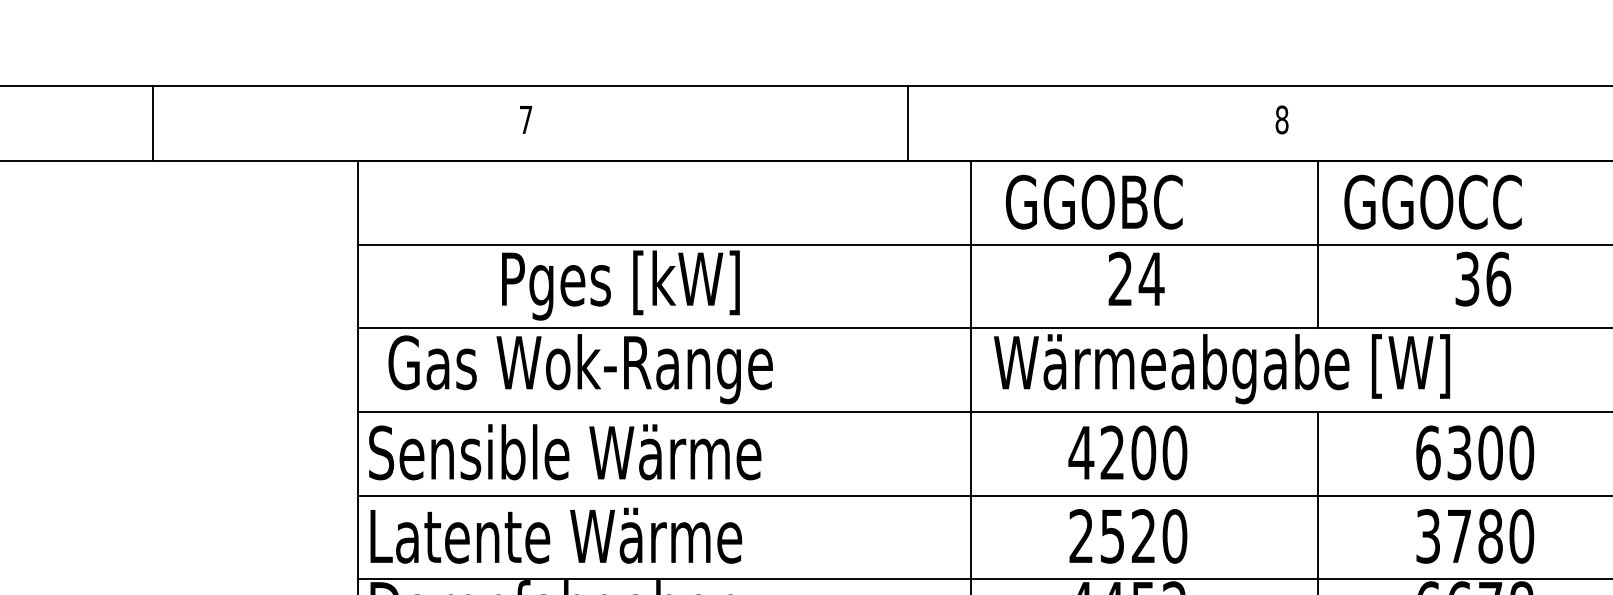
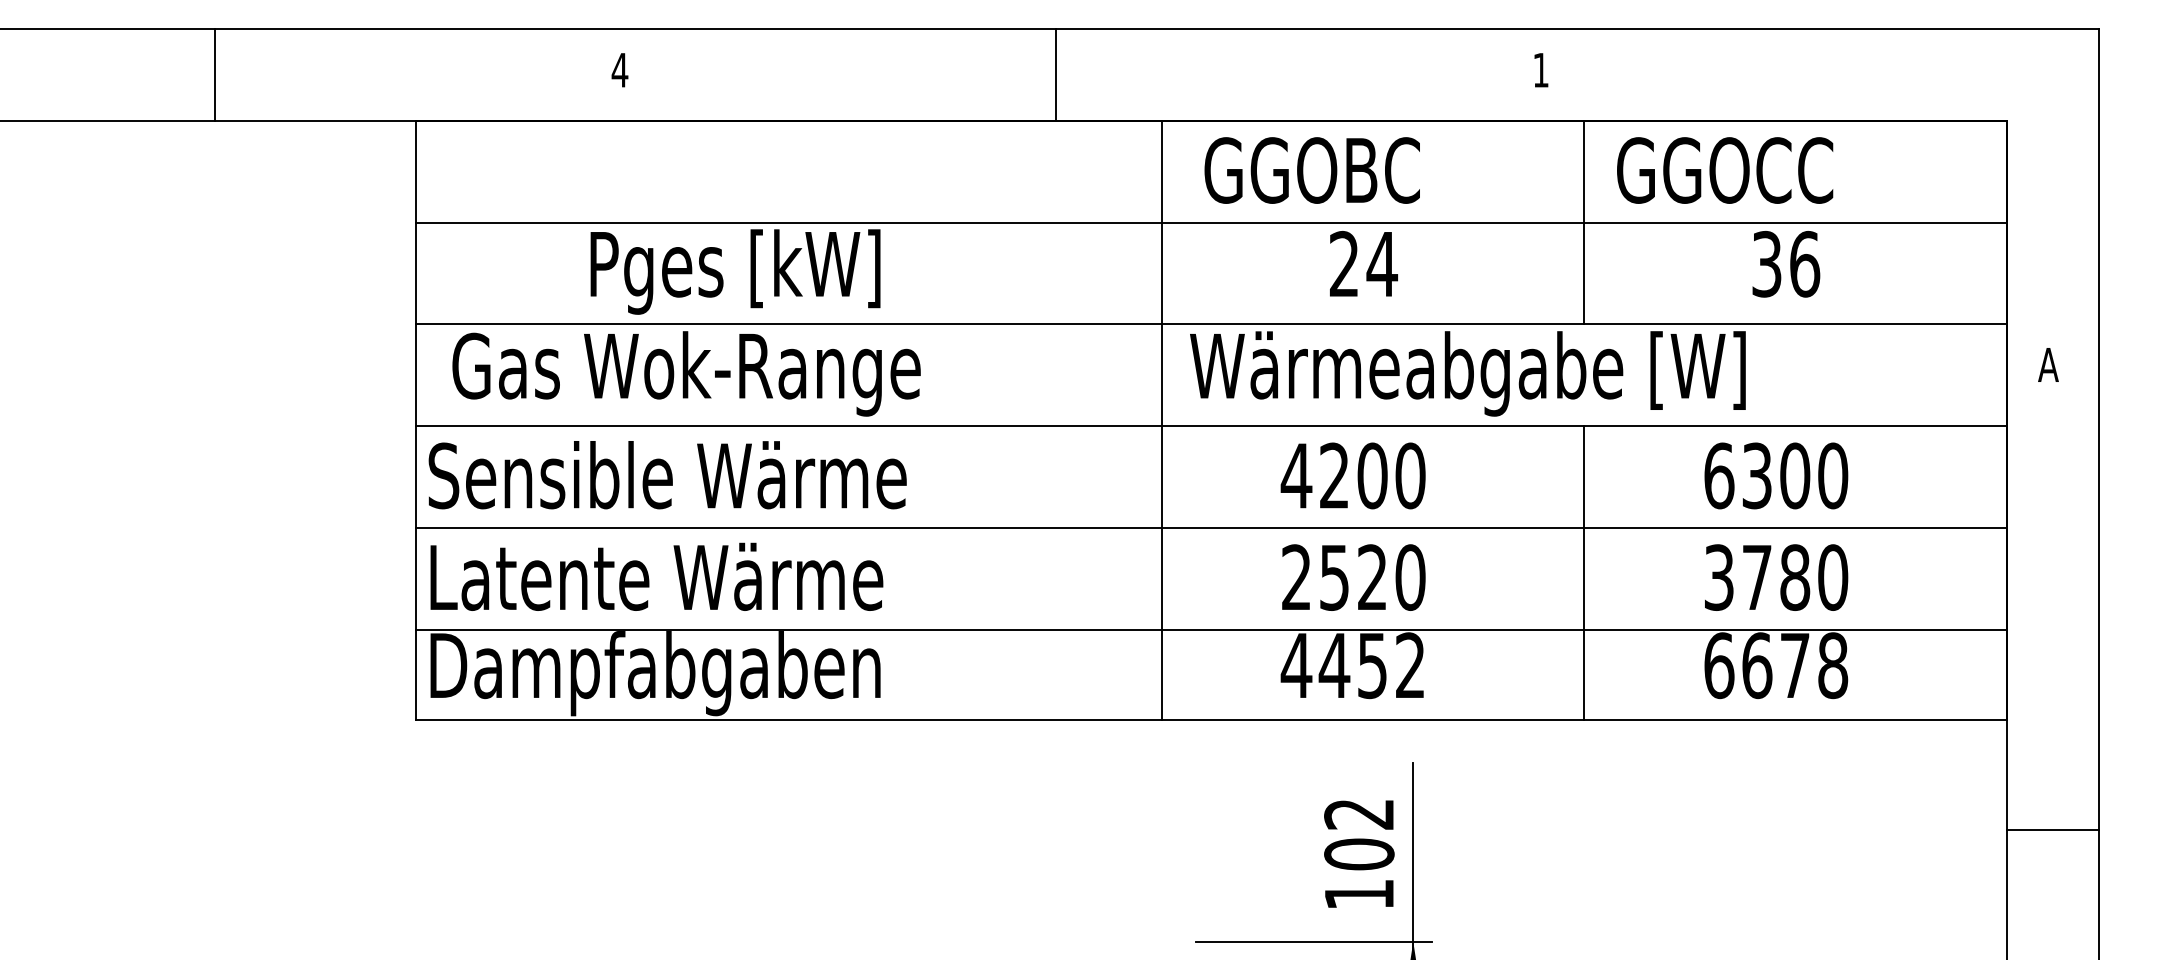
text: (1281, 119) -> (1540, 69), 8 -> 1
text: (525, 120) -> (619, 70), 7 -> 4
line: (152, 123) -> (214, 74), moved
line: (908, 123) -> (1055, 74), moved

